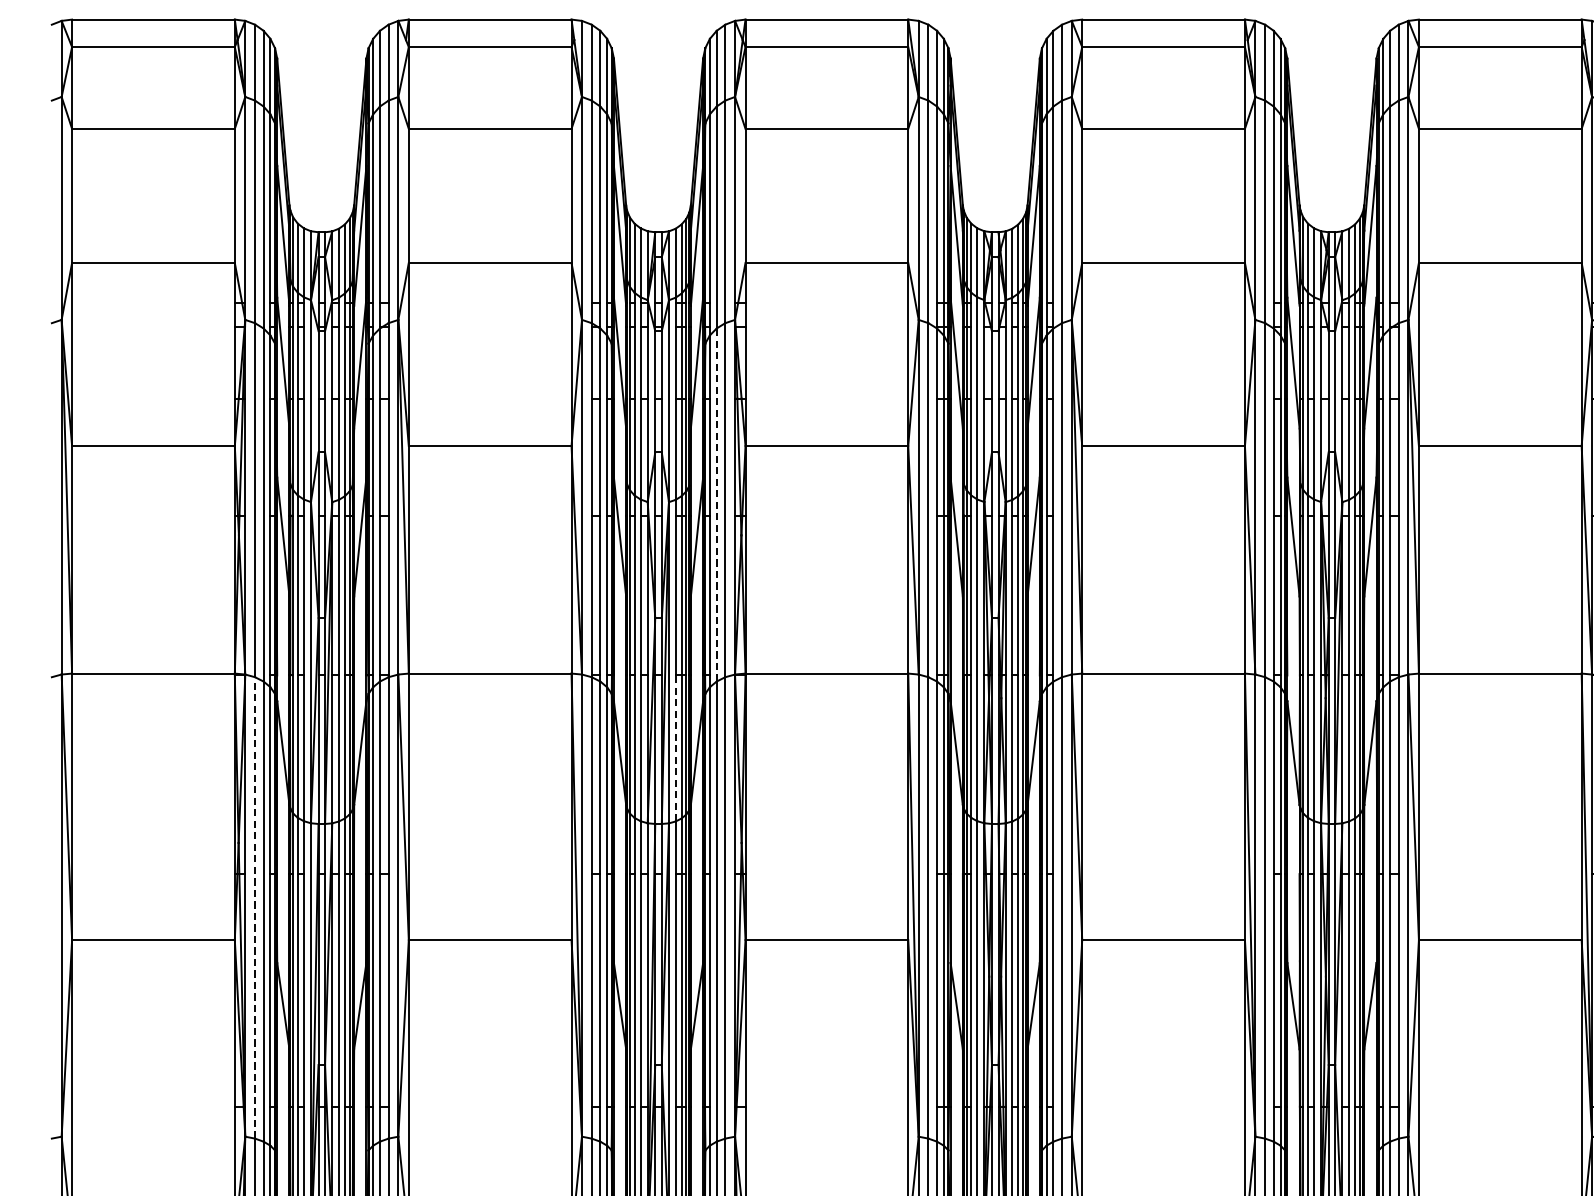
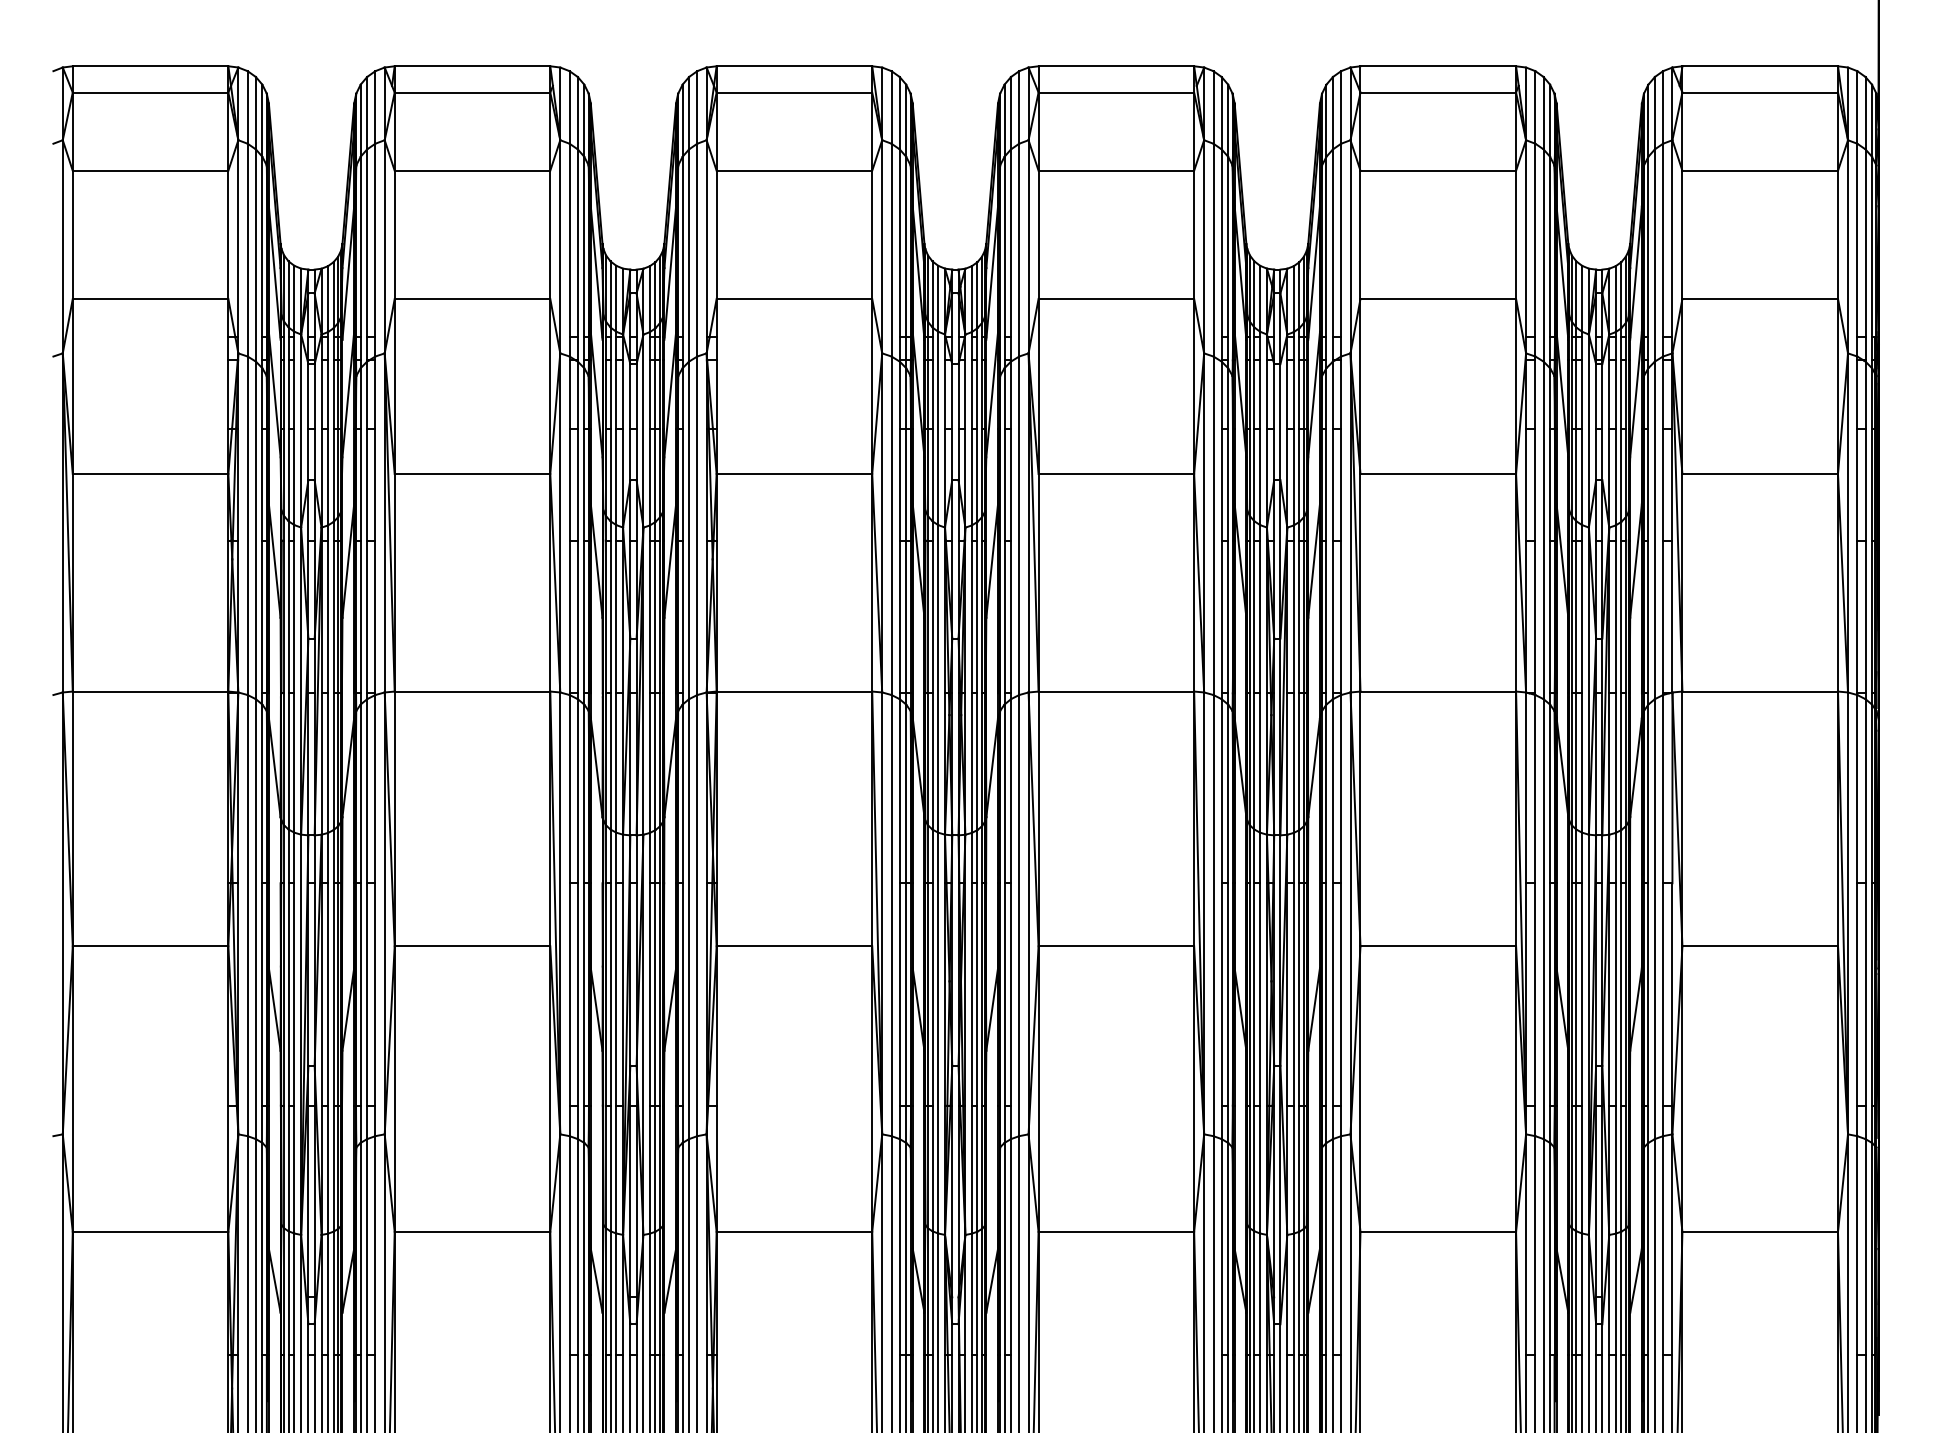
line: (717, 505) -> (689, 530), dashed -> solid
line: (675, 748) -> (649, 763), dashed -> solid
line: (254, 907) -> (247, 915), dashed -> solid

